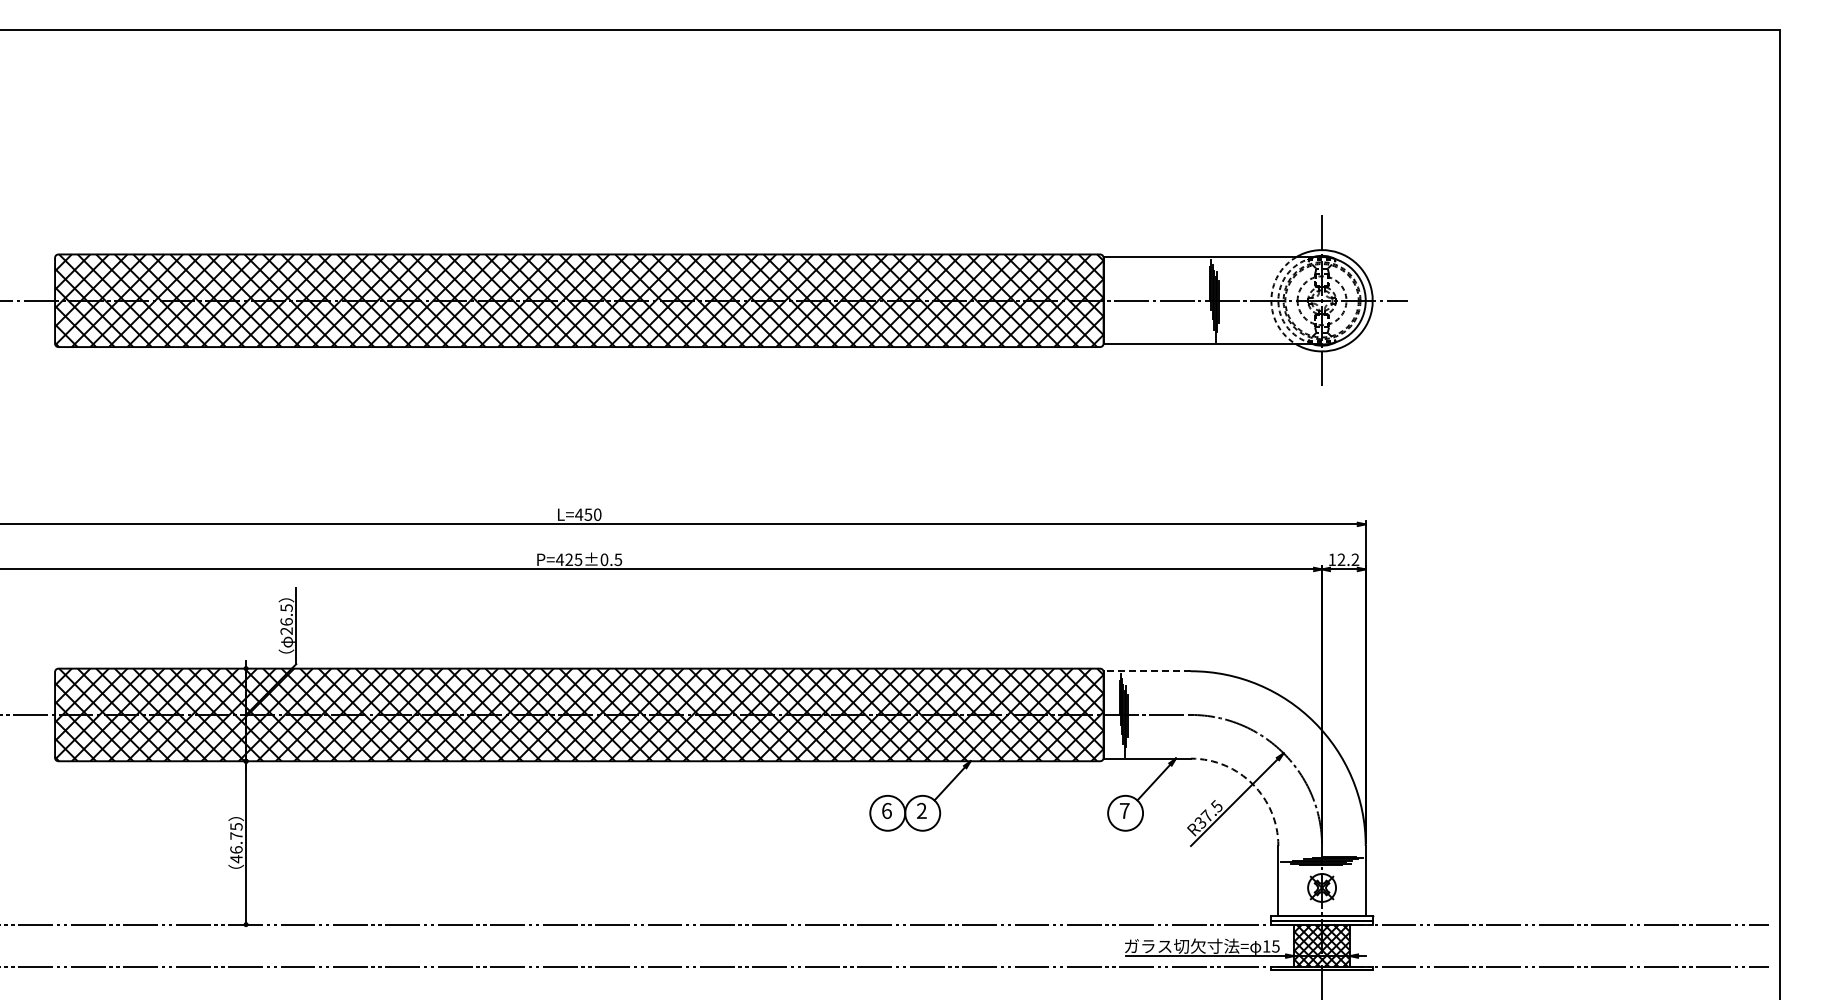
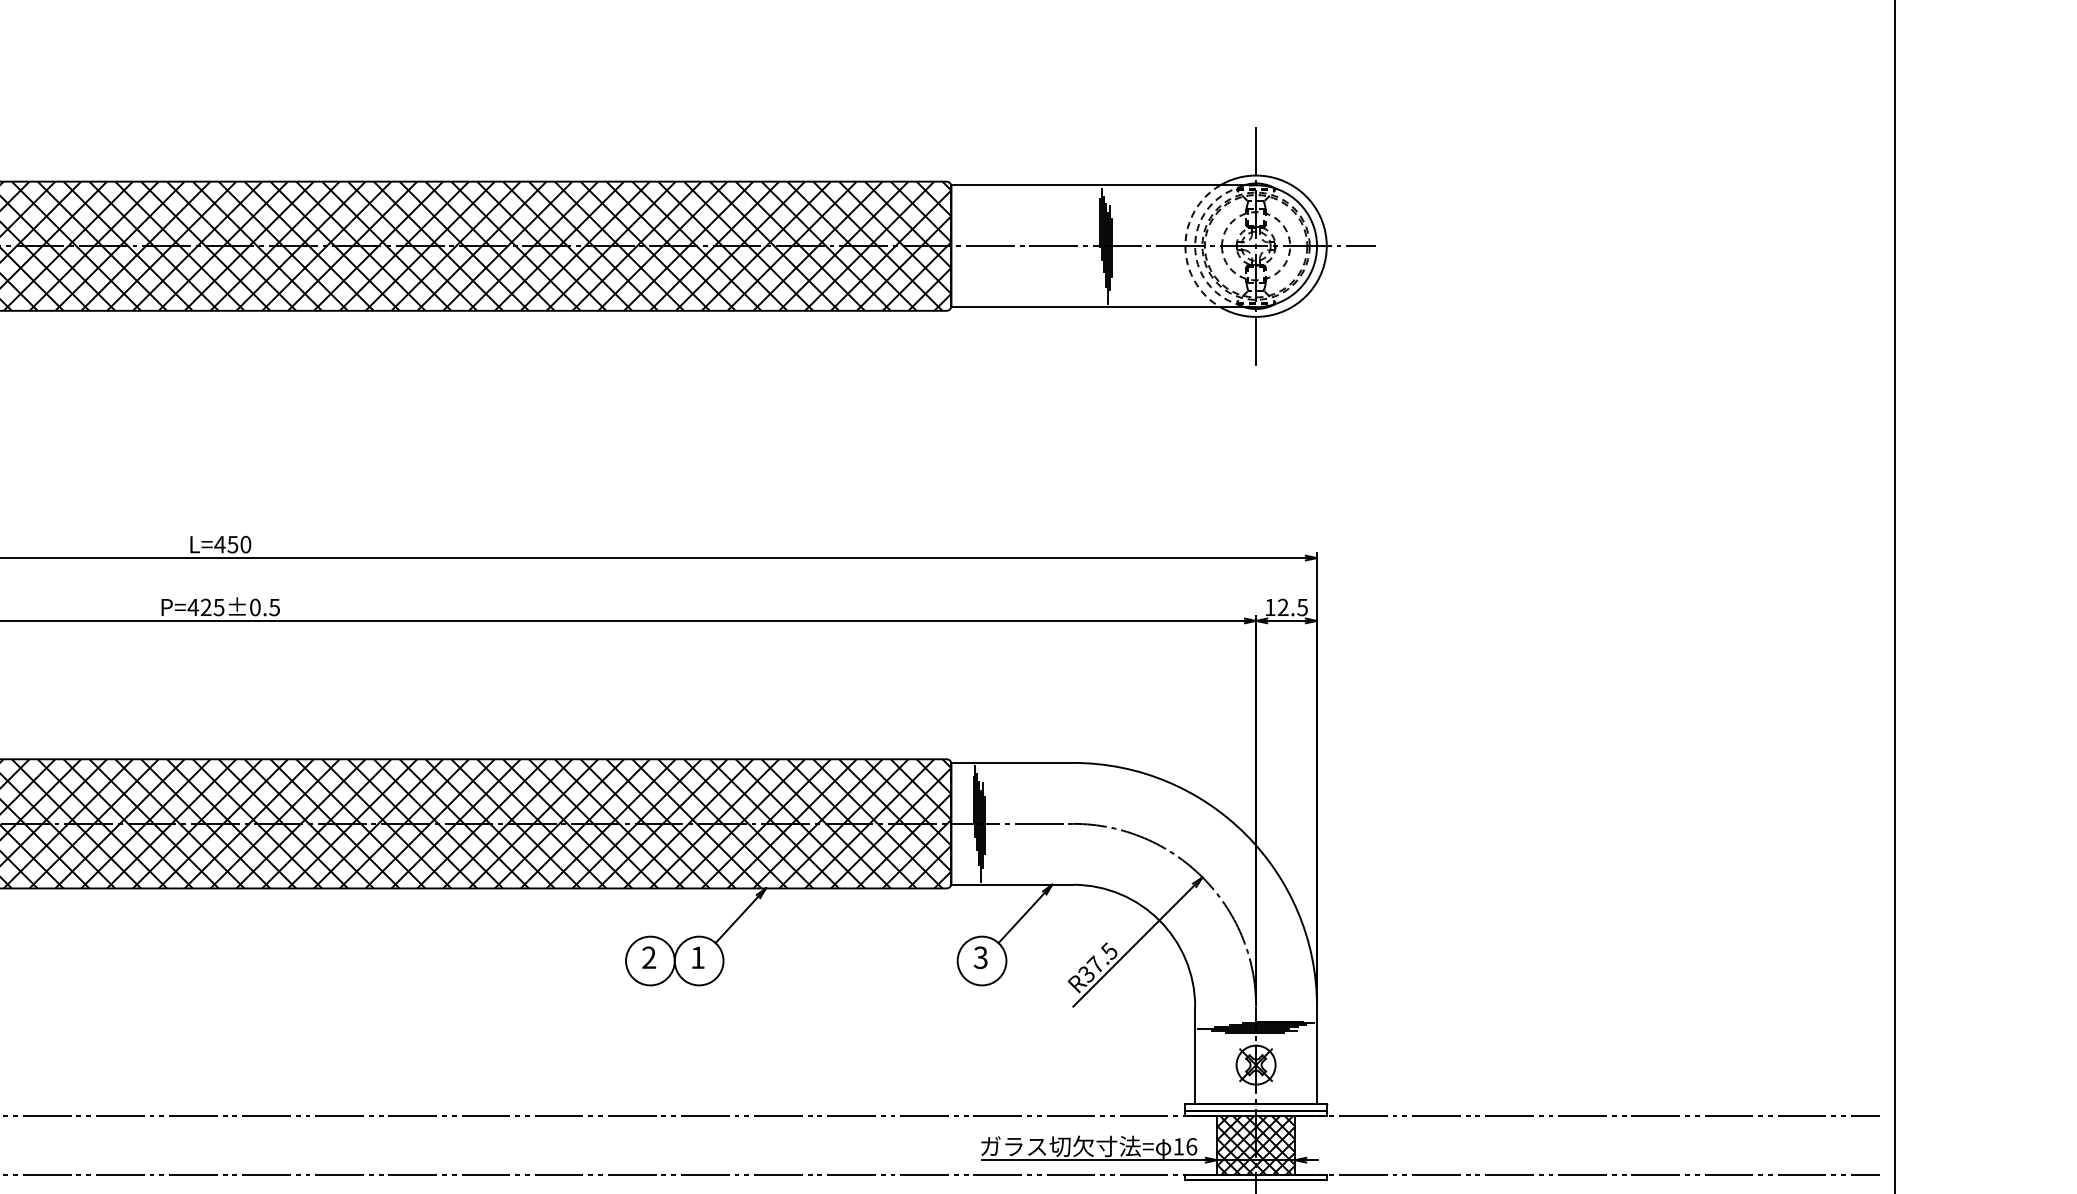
text: (1355, 559) -> (1302, 607), 12.2 -> 12.5
line: (1147, 671) -> (1012, 763), dashed -> solid
arc: (1252, 784) -> (1159, 920), dashed -> solid
text: (886, 810) -> (648, 957), 6 -> 2
text: (921, 810) -> (697, 957), 2 -> 1
text: (1124, 810) -> (980, 957), 7 -> 3
text: (1275, 946) -> (1191, 1146), 15 -> 16

